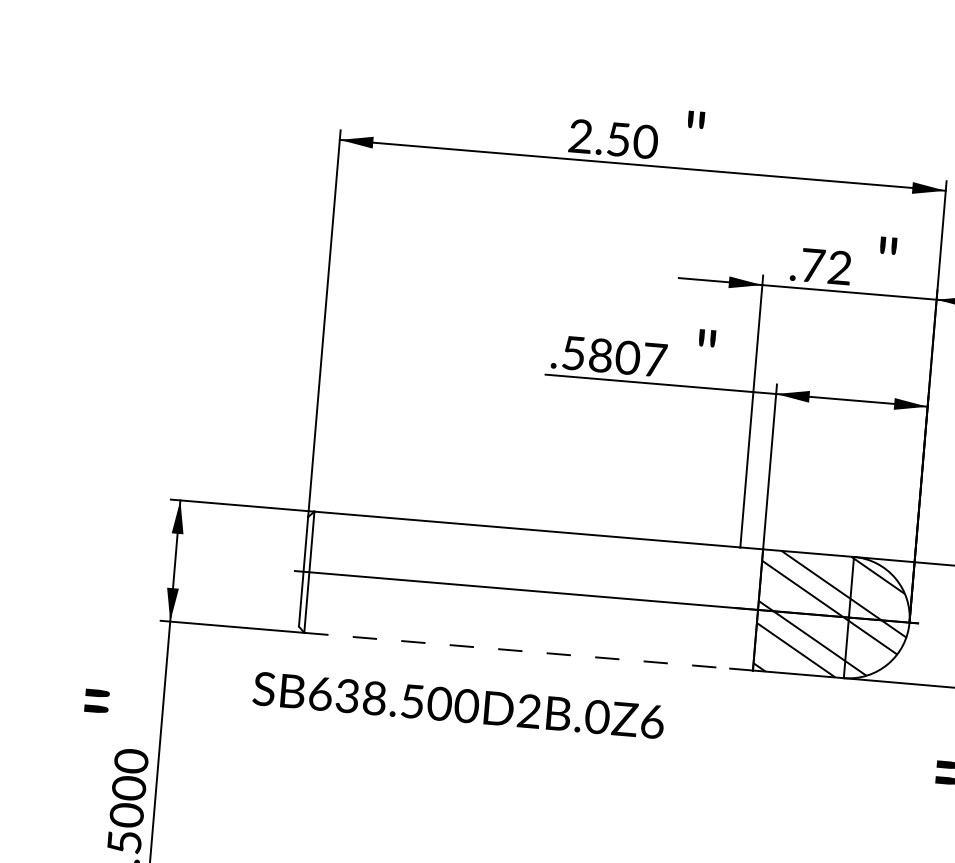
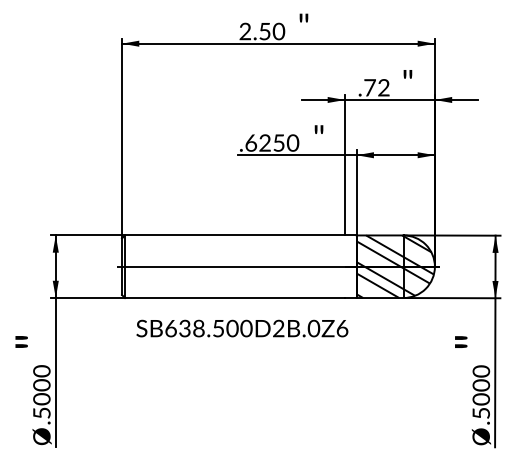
text: (615, 355) -> (272, 142), .5807 -> .6250
line: (516, 651) -> (234, 298), dashed -> solid
text: (459, 705) -> (242, 328), moved

